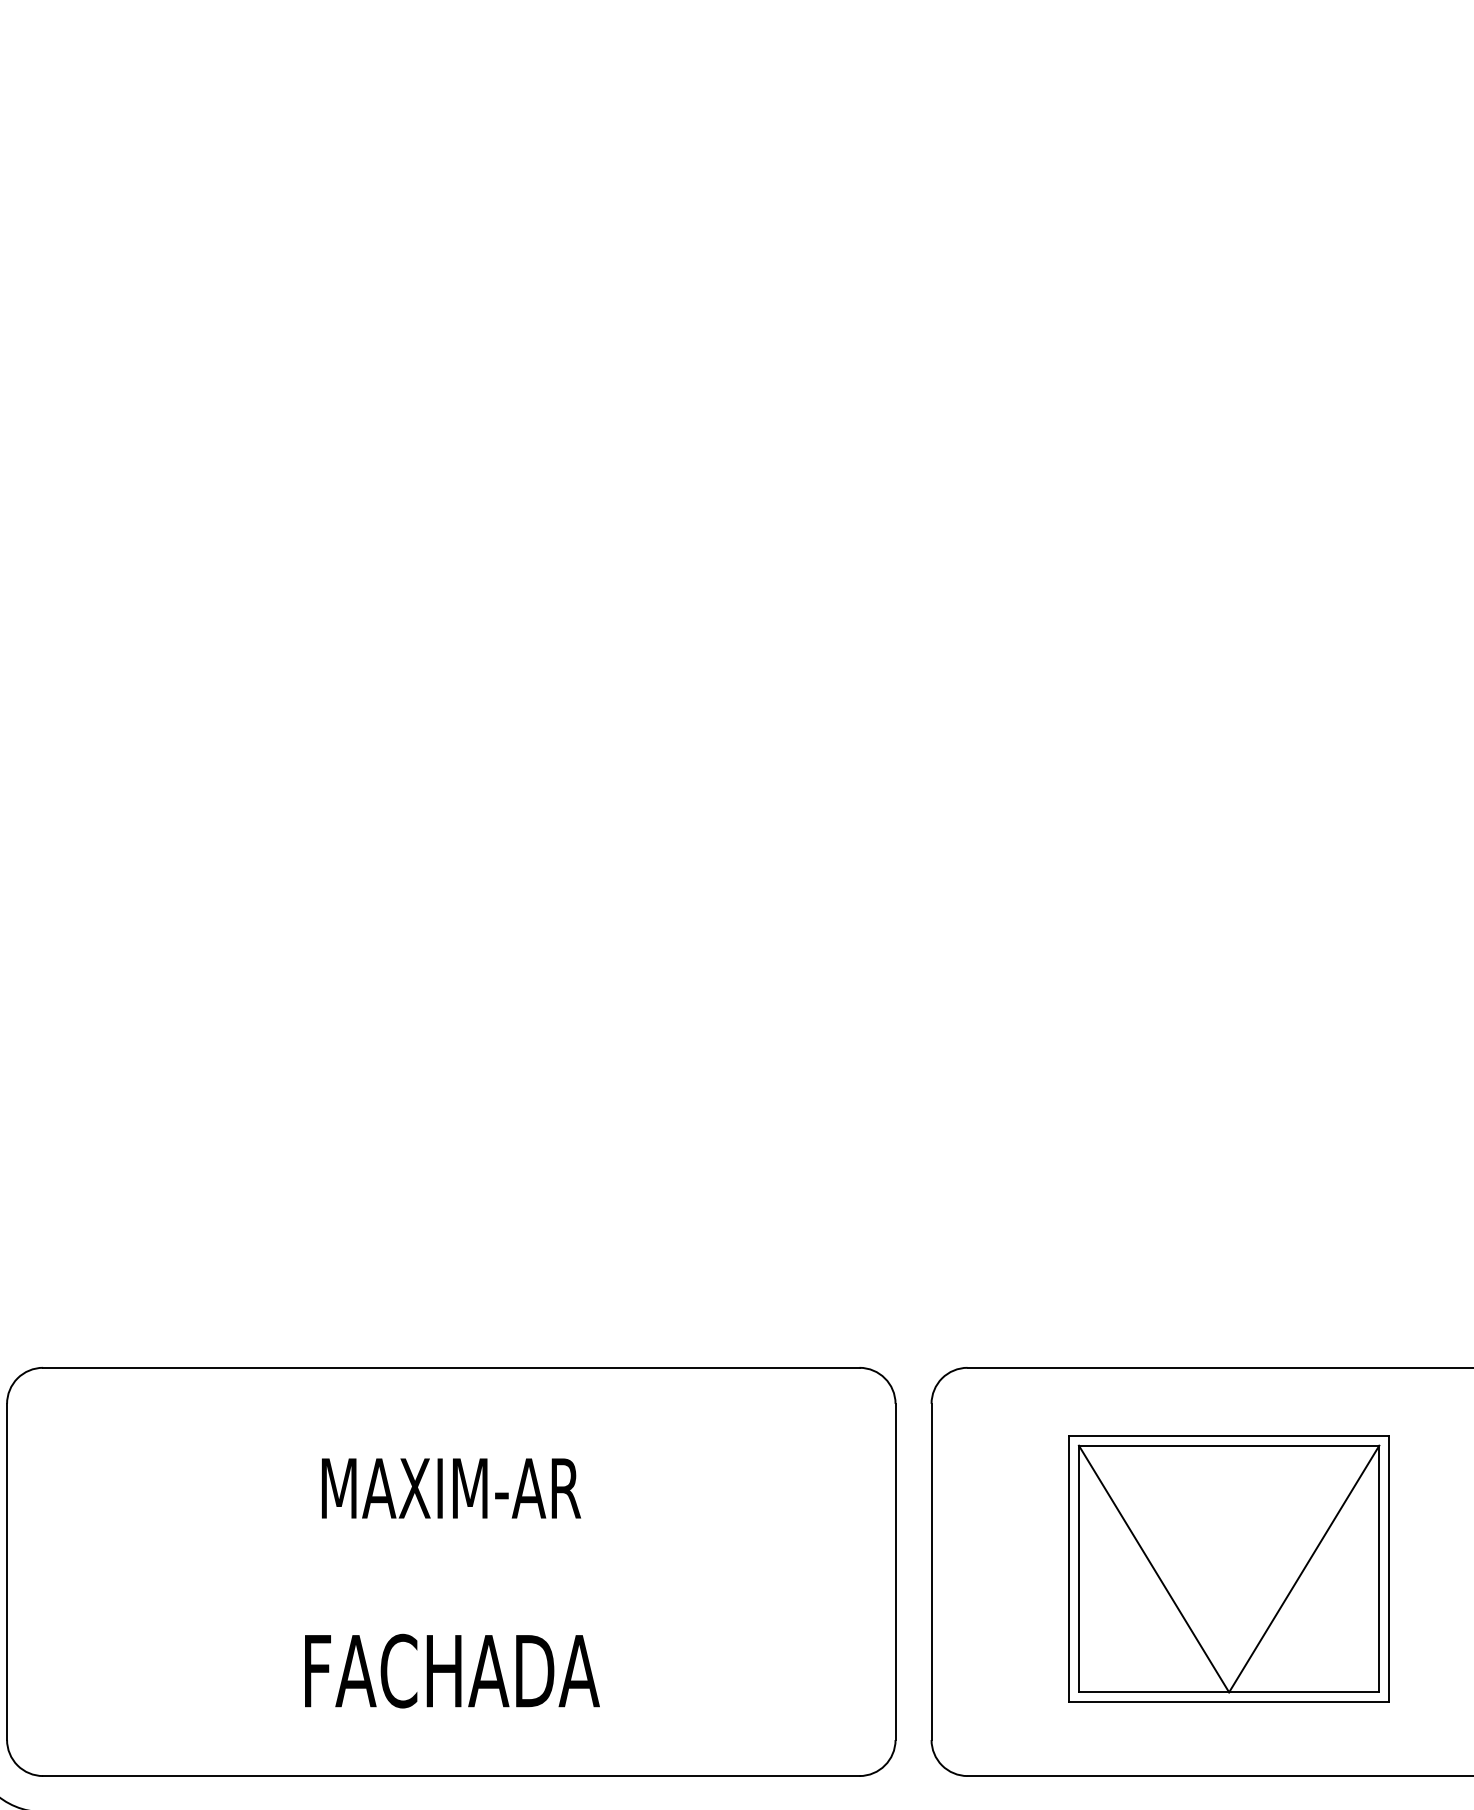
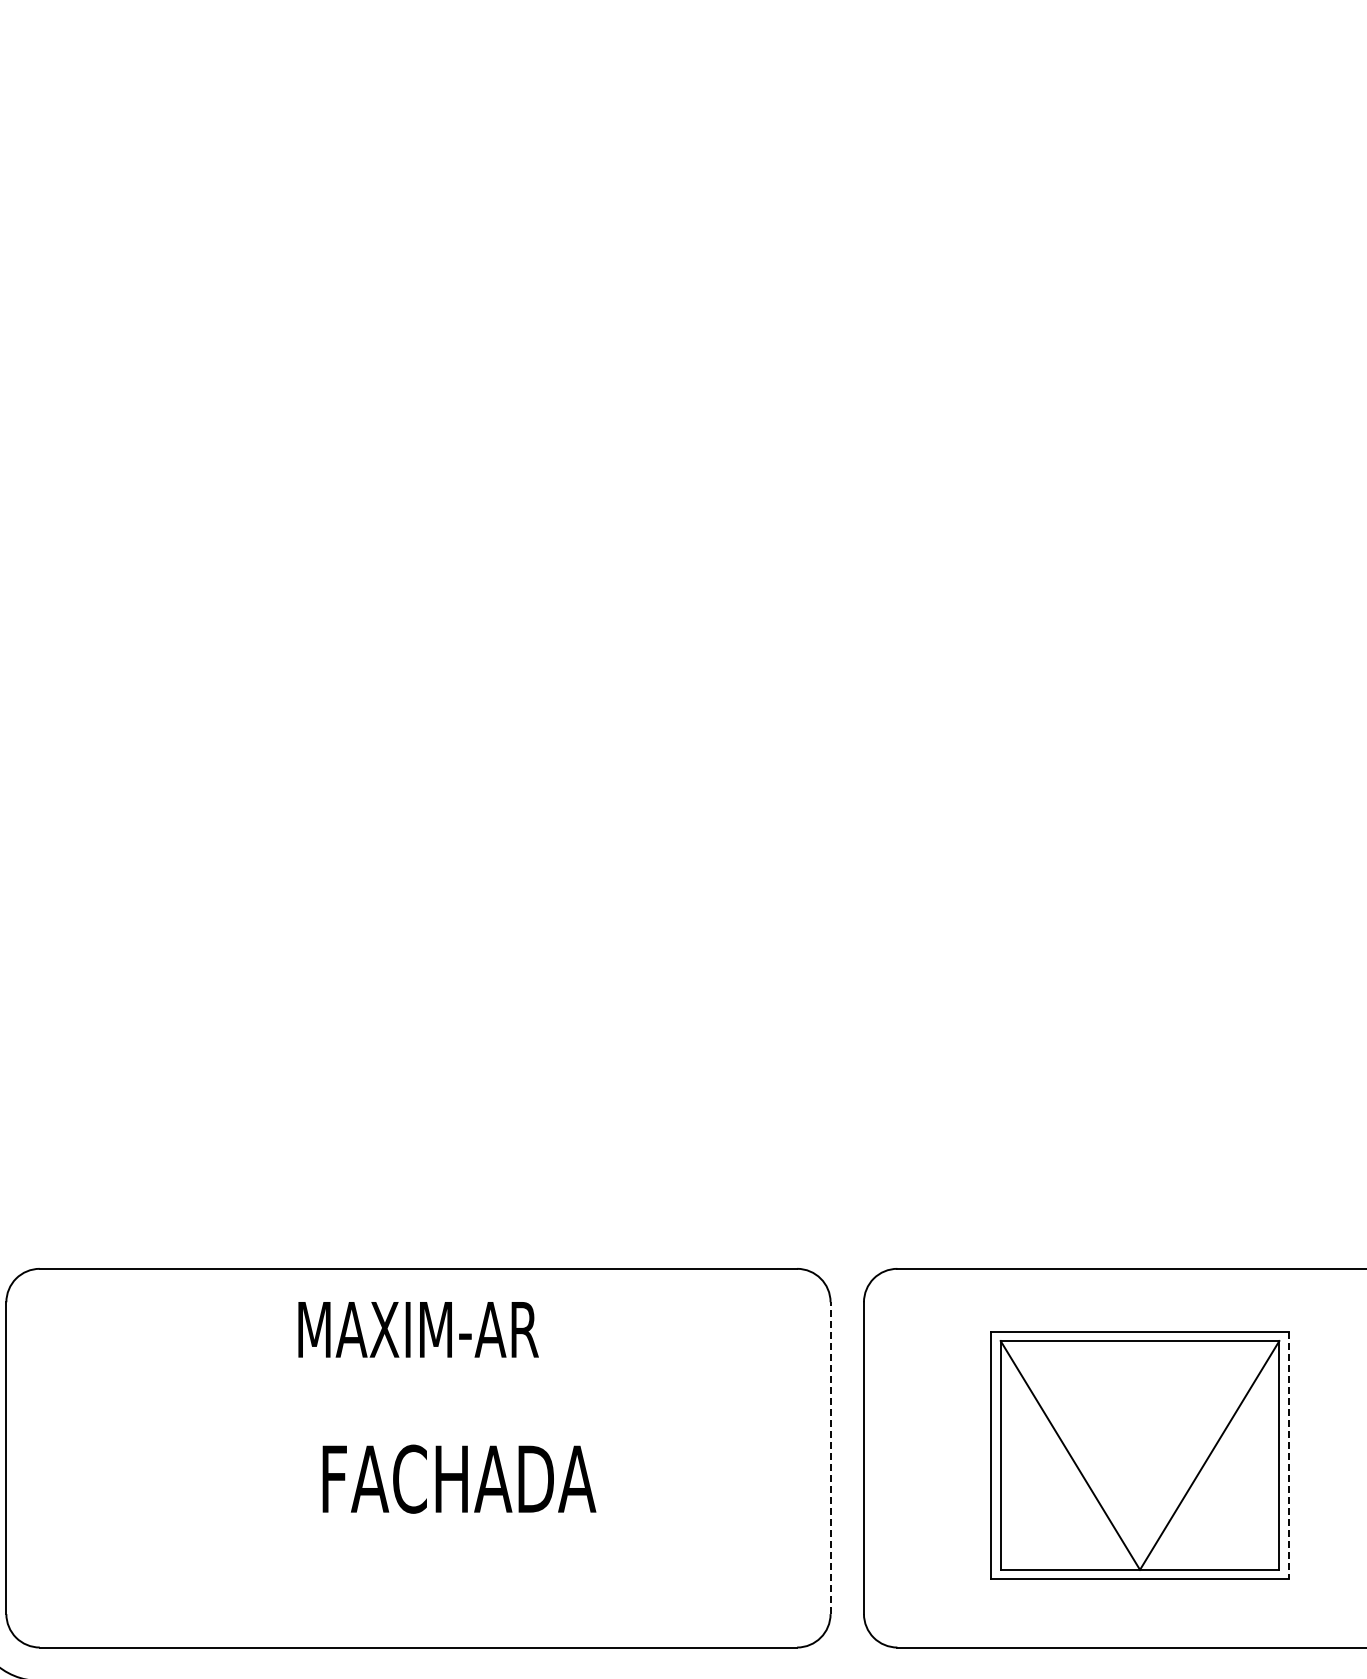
text: (451, 1488) -> (418, 1329), moved
line: (1389, 1569) -> (1288, 1455), solid -> dashed
line: (895, 1572) -> (830, 1458), solid -> dashed
text: (452, 1670) -> (459, 1478), moved

